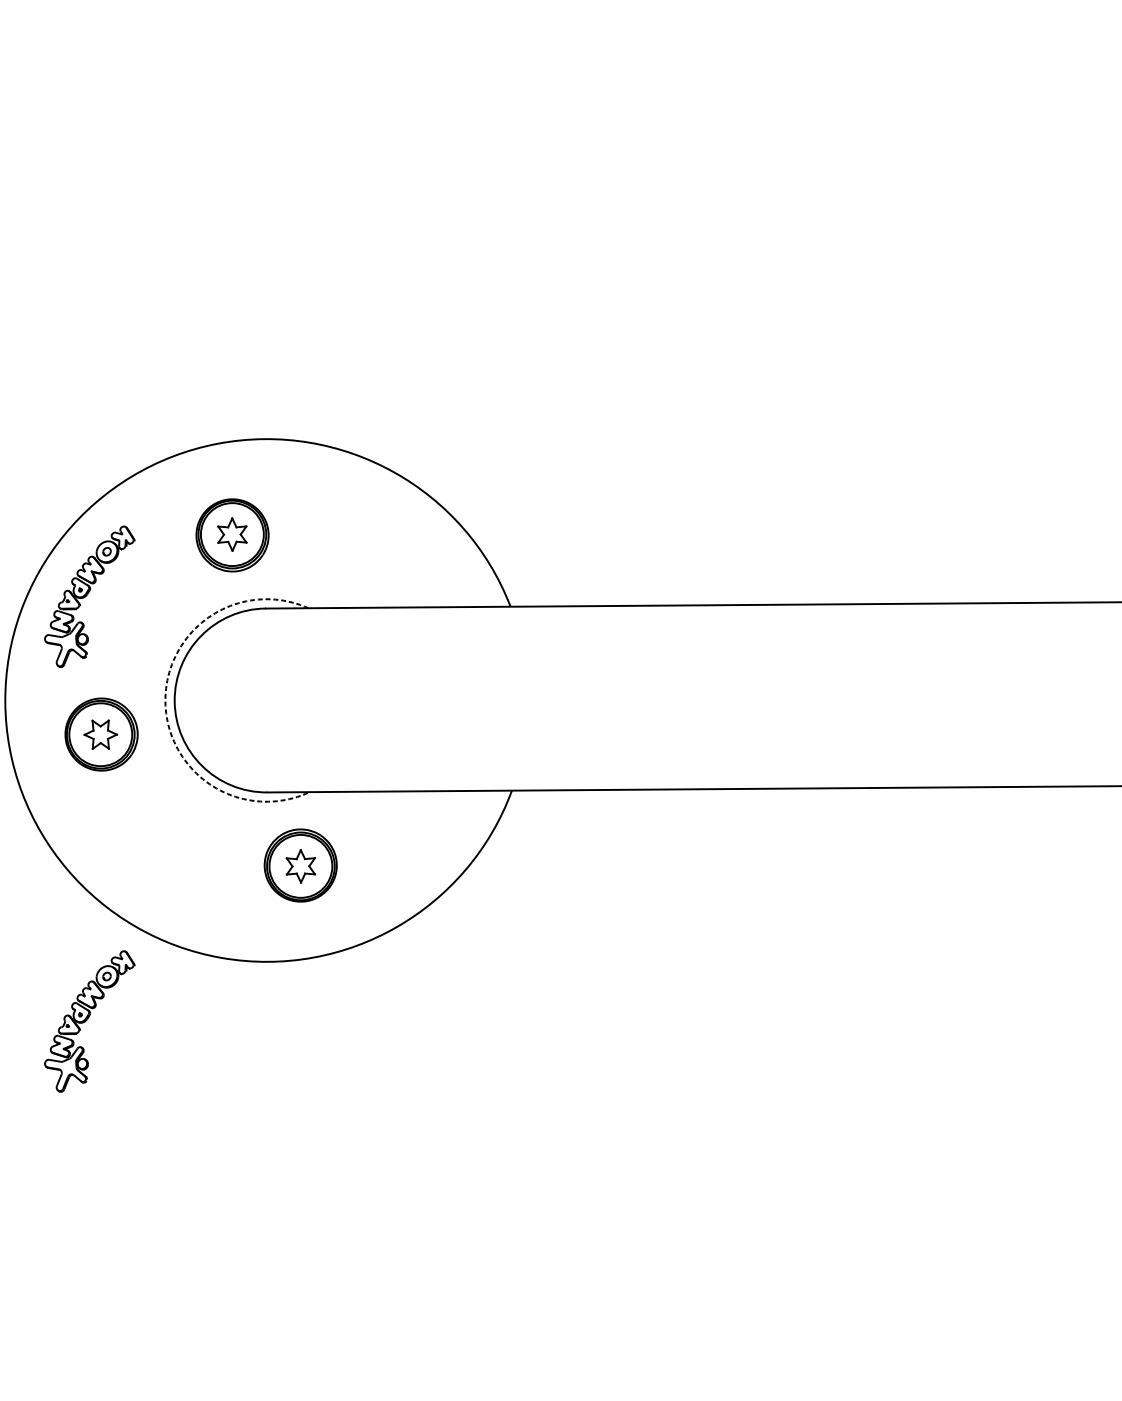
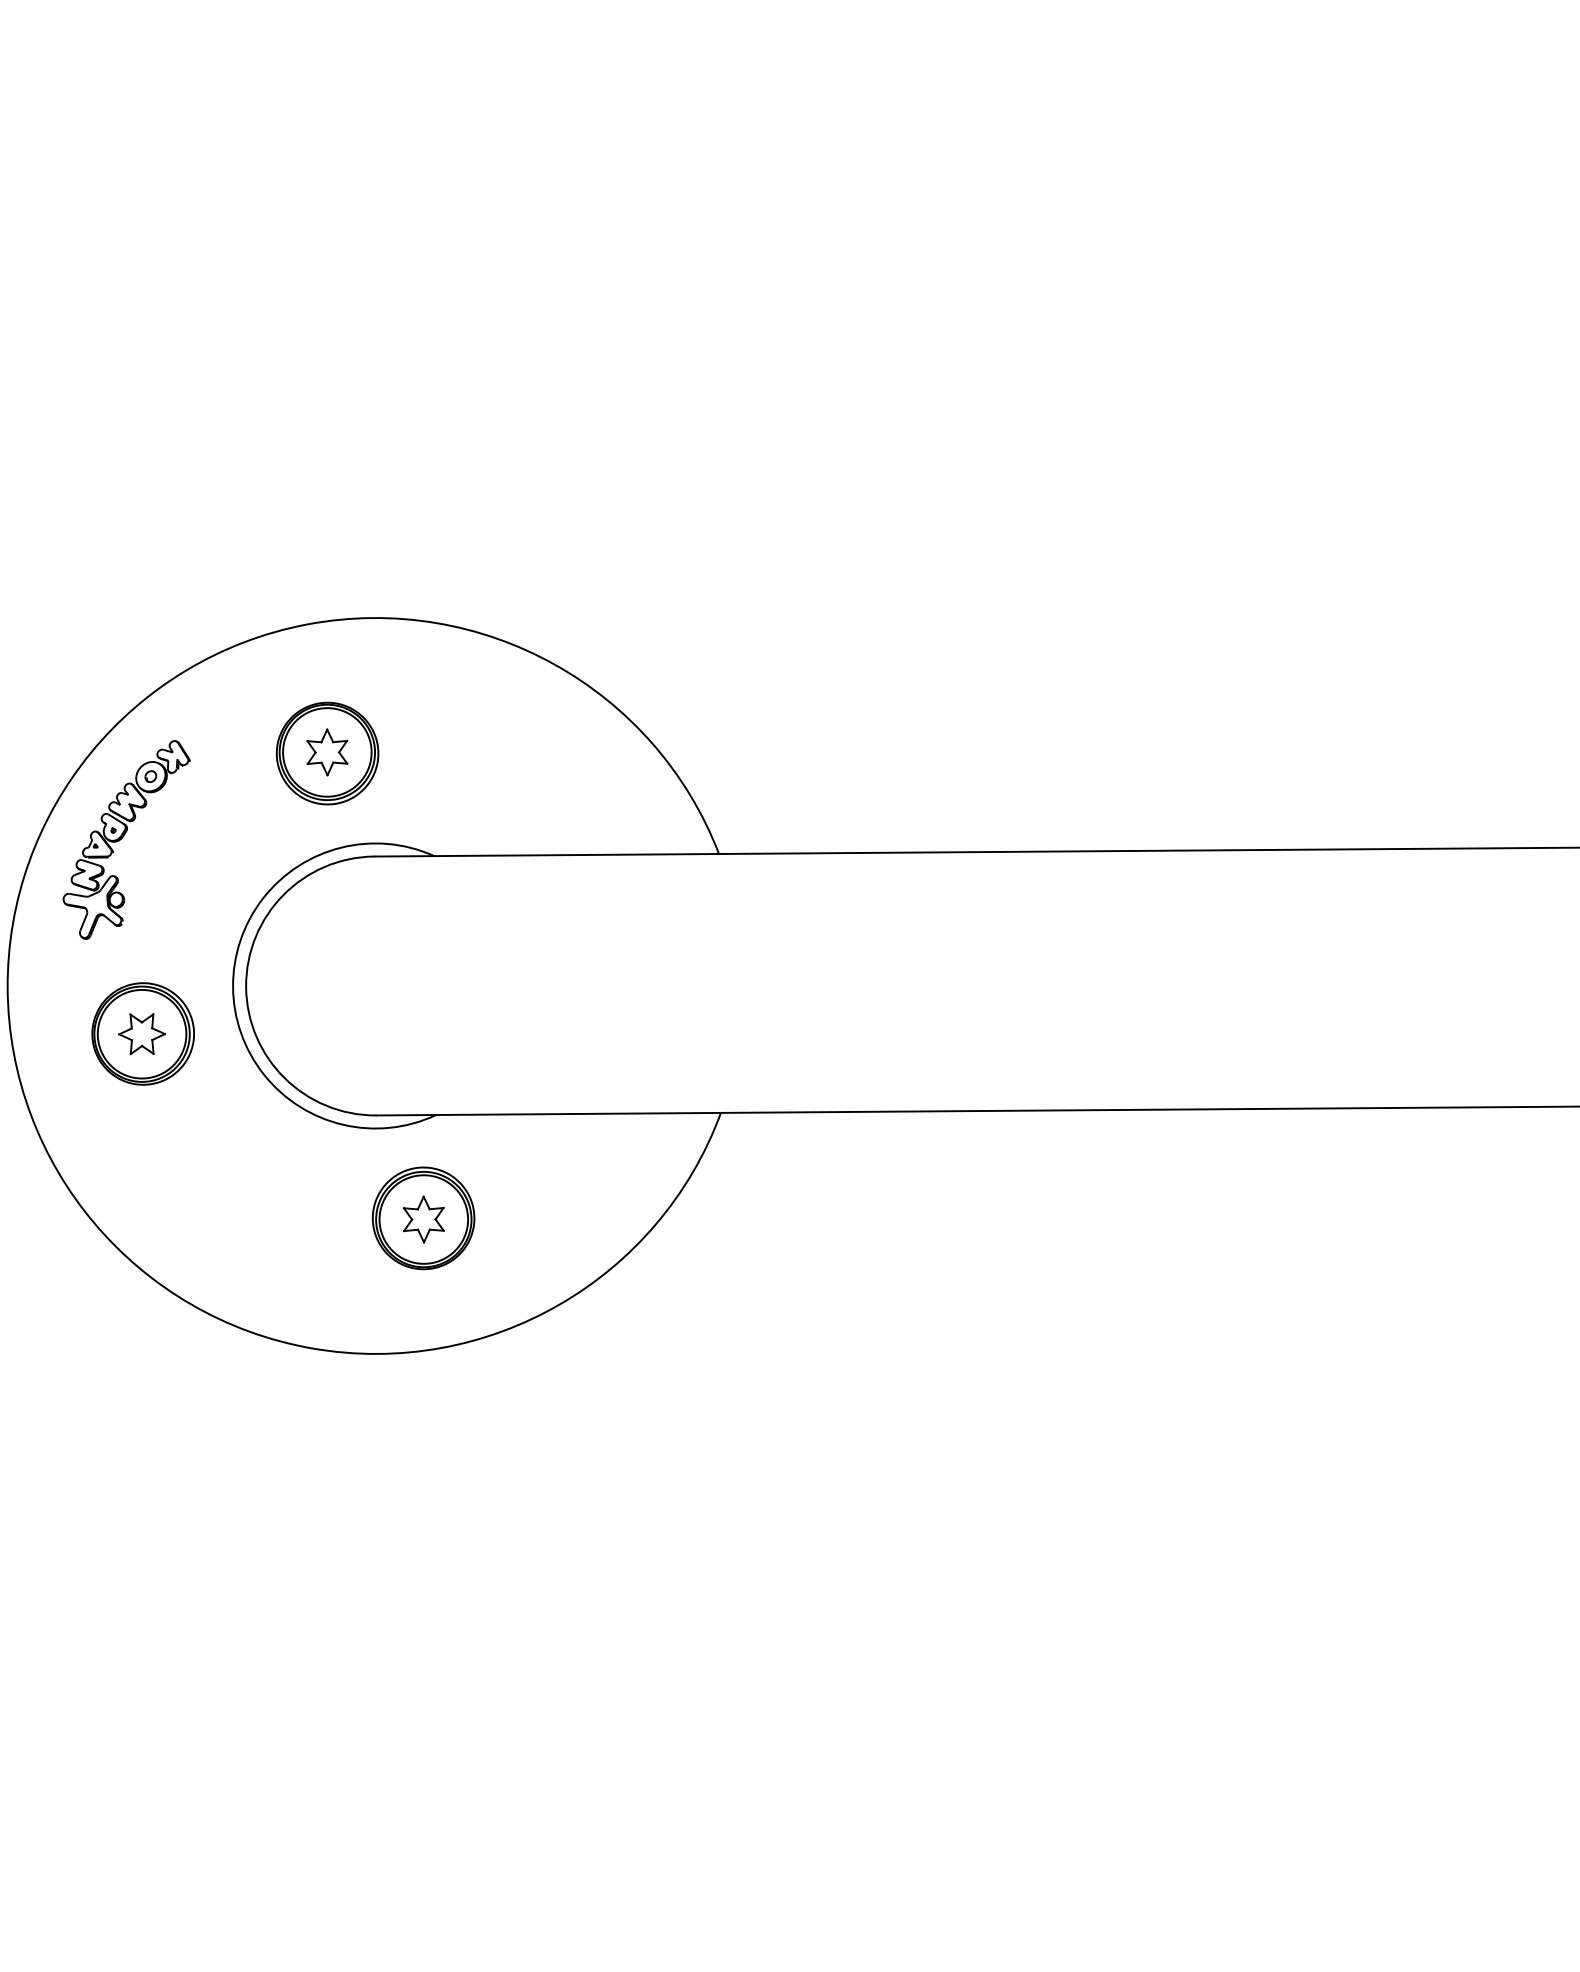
arc: (165, 701) -> (233, 987), dashed -> solid
part: (89, 1021) -> (126, 1437), removed

